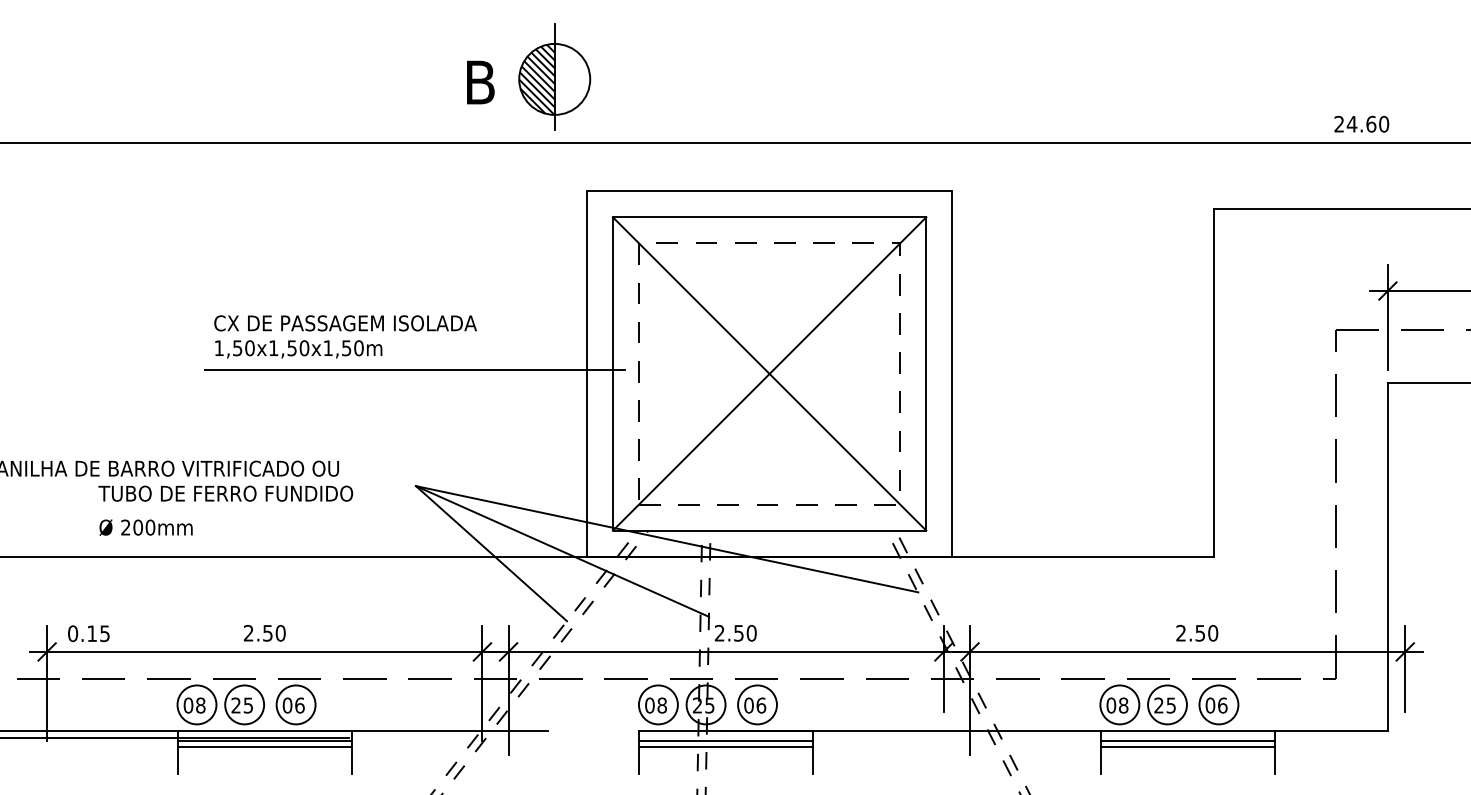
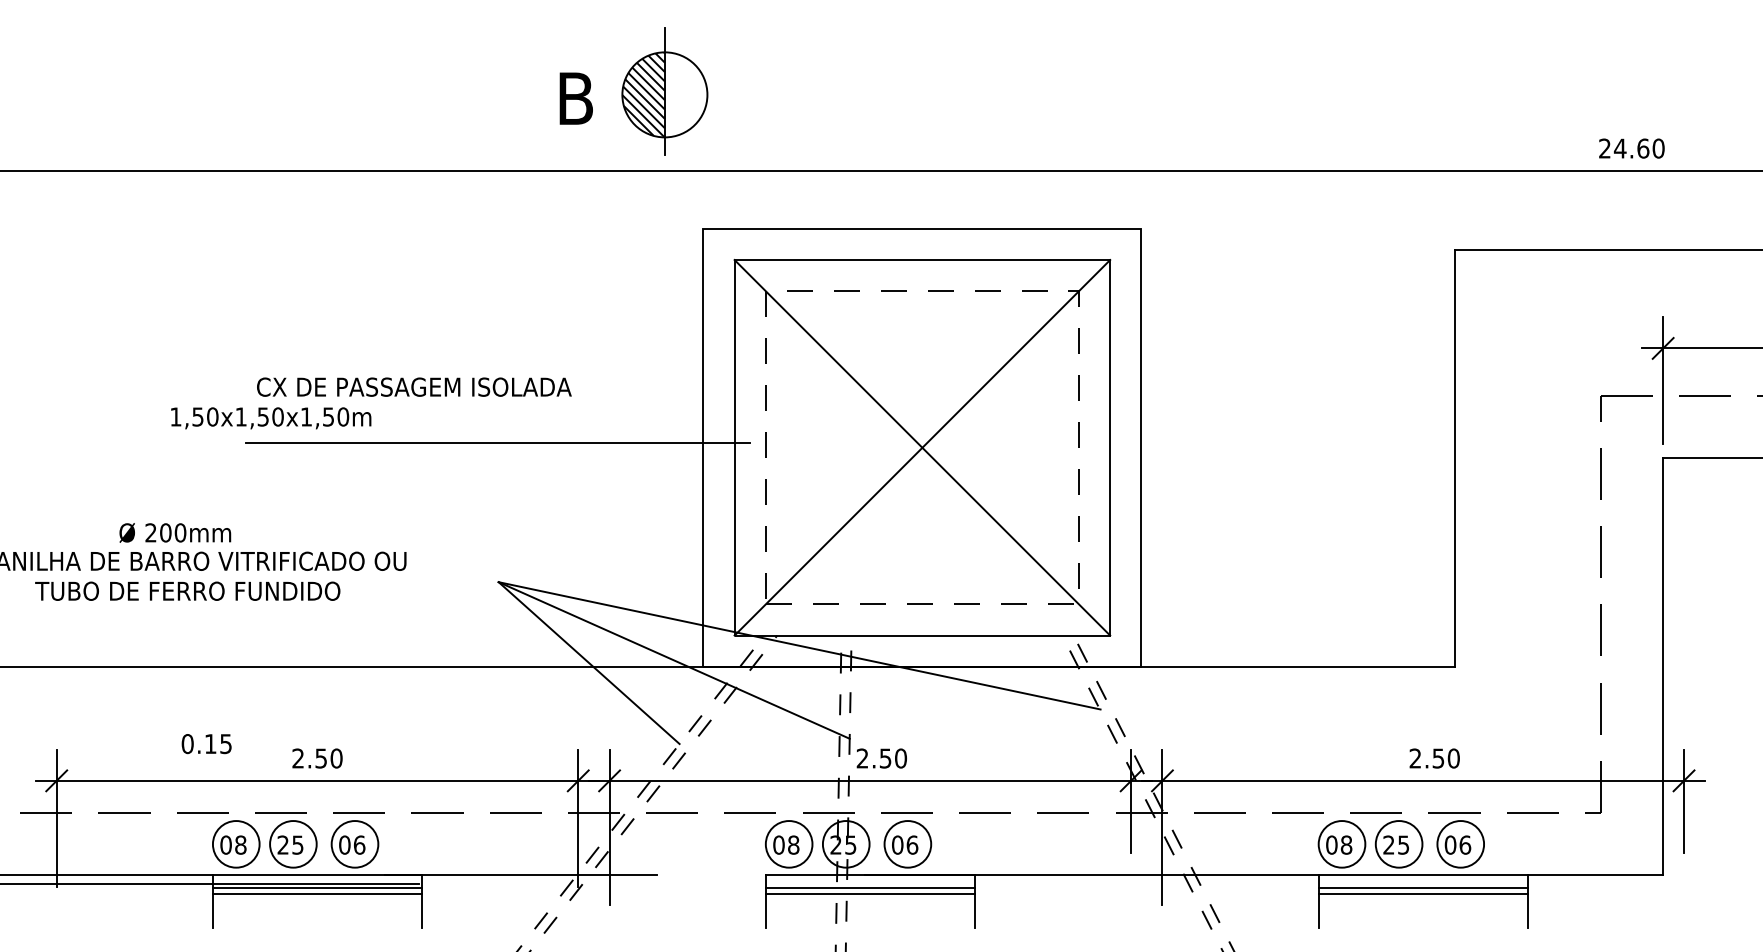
text: (299, 349) -> (271, 418), moved
text: (225, 493) -> (187, 590), moved
text: (146, 527) -> (175, 532), moved
text: (88, 634) -> (206, 744), moved

